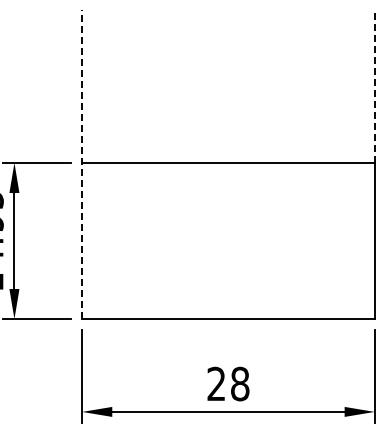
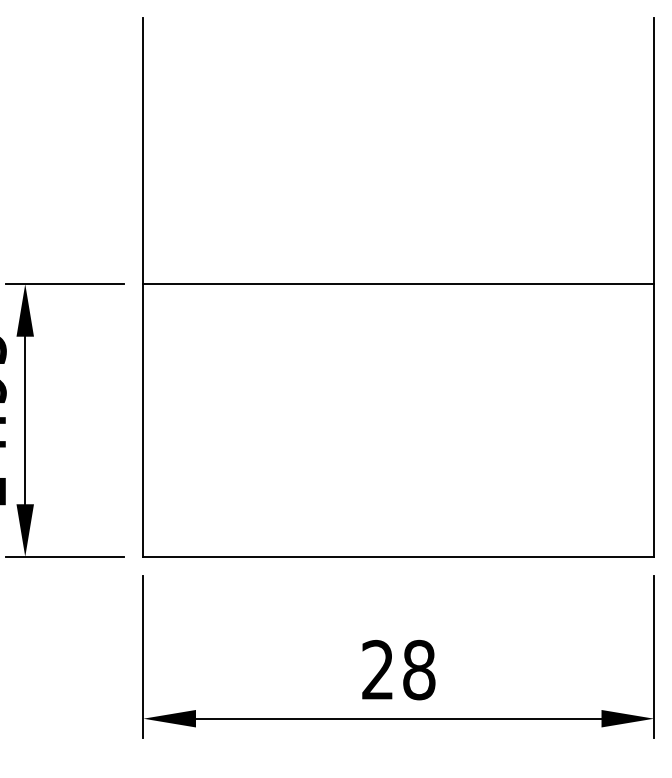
line: (374, 86) -> (653, 150), dashed -> solid
line: (82, 164) -> (144, 286), dashed -> solid

